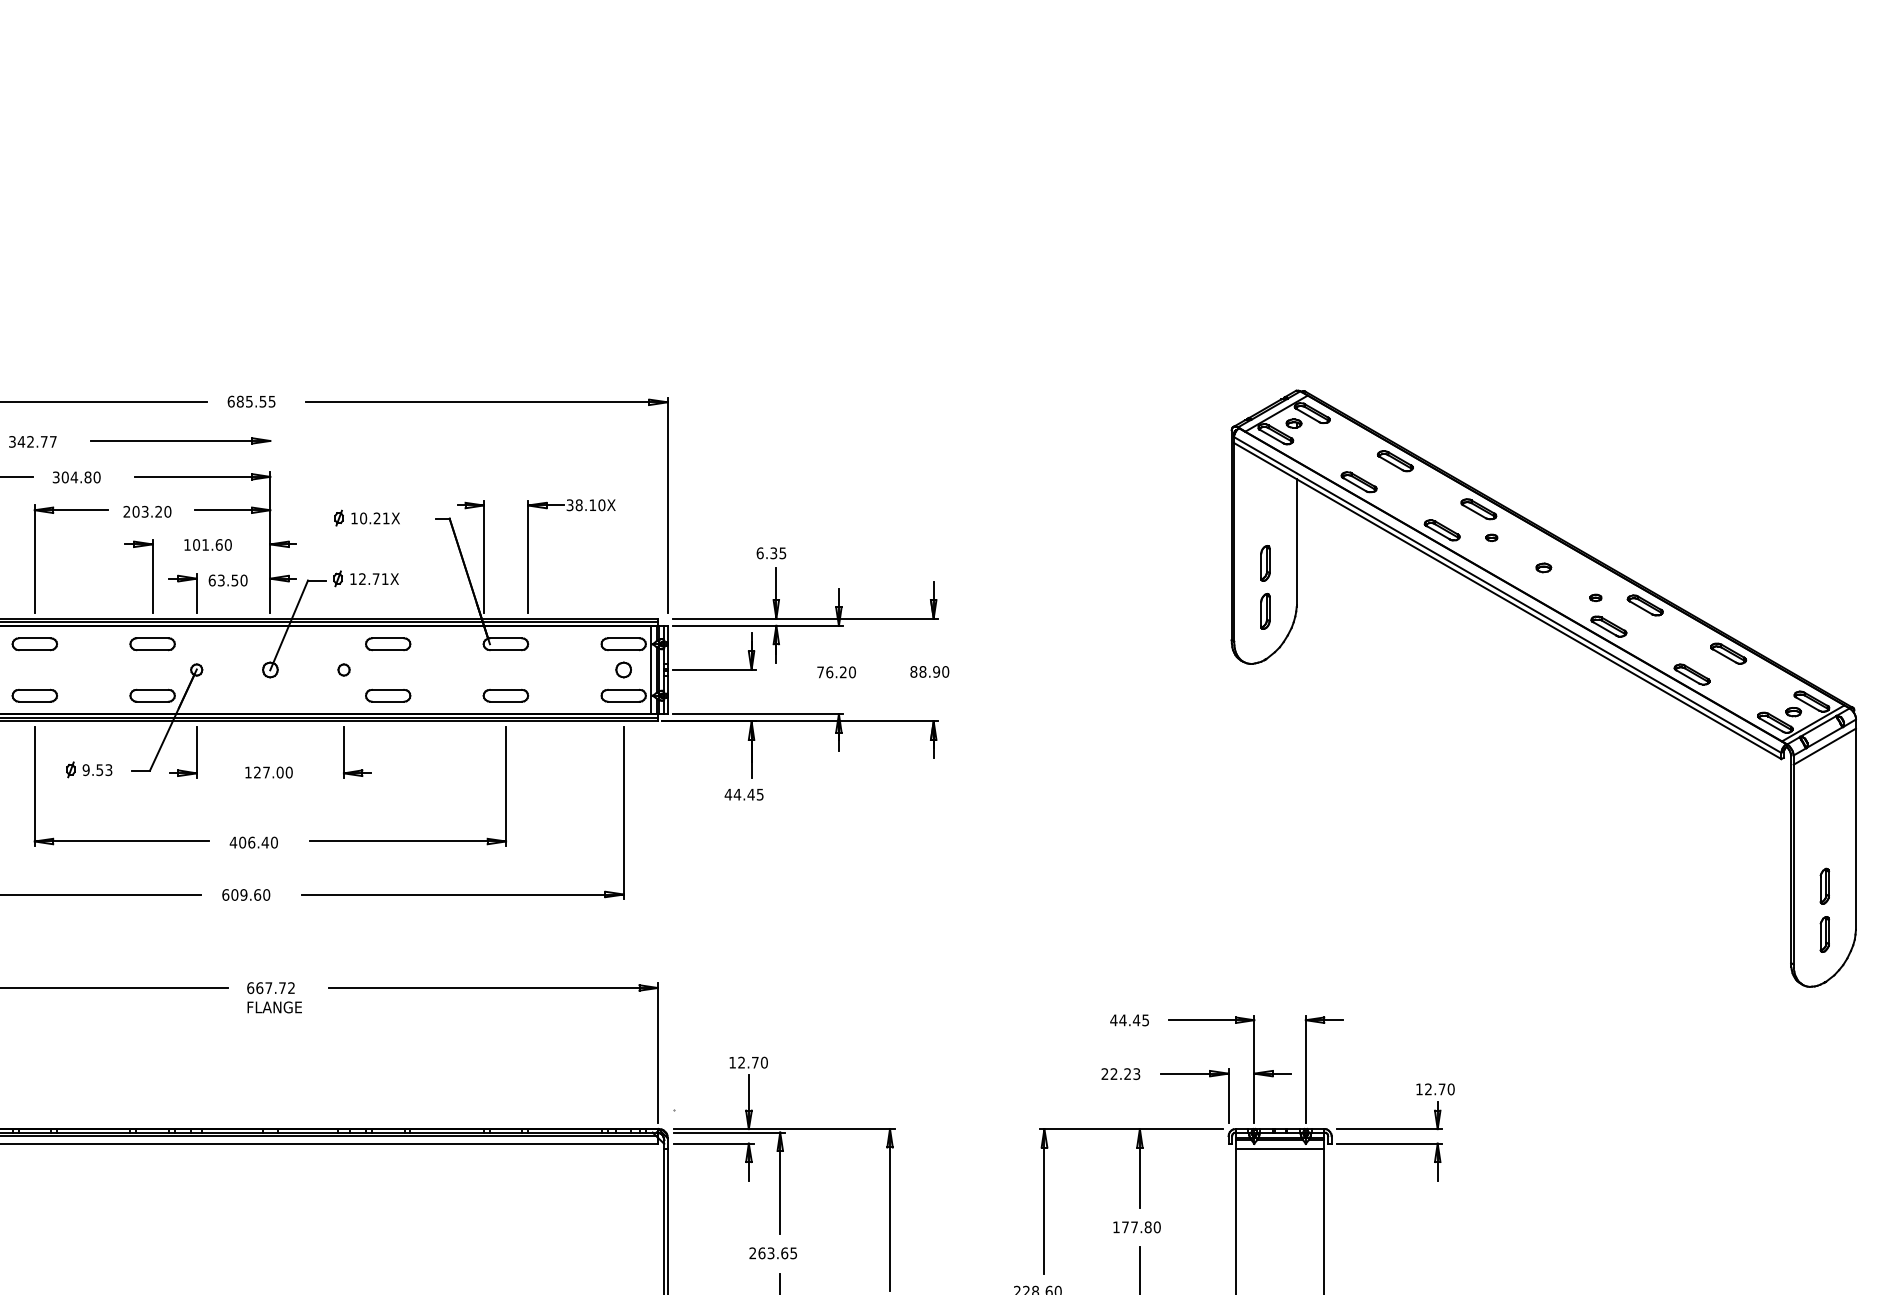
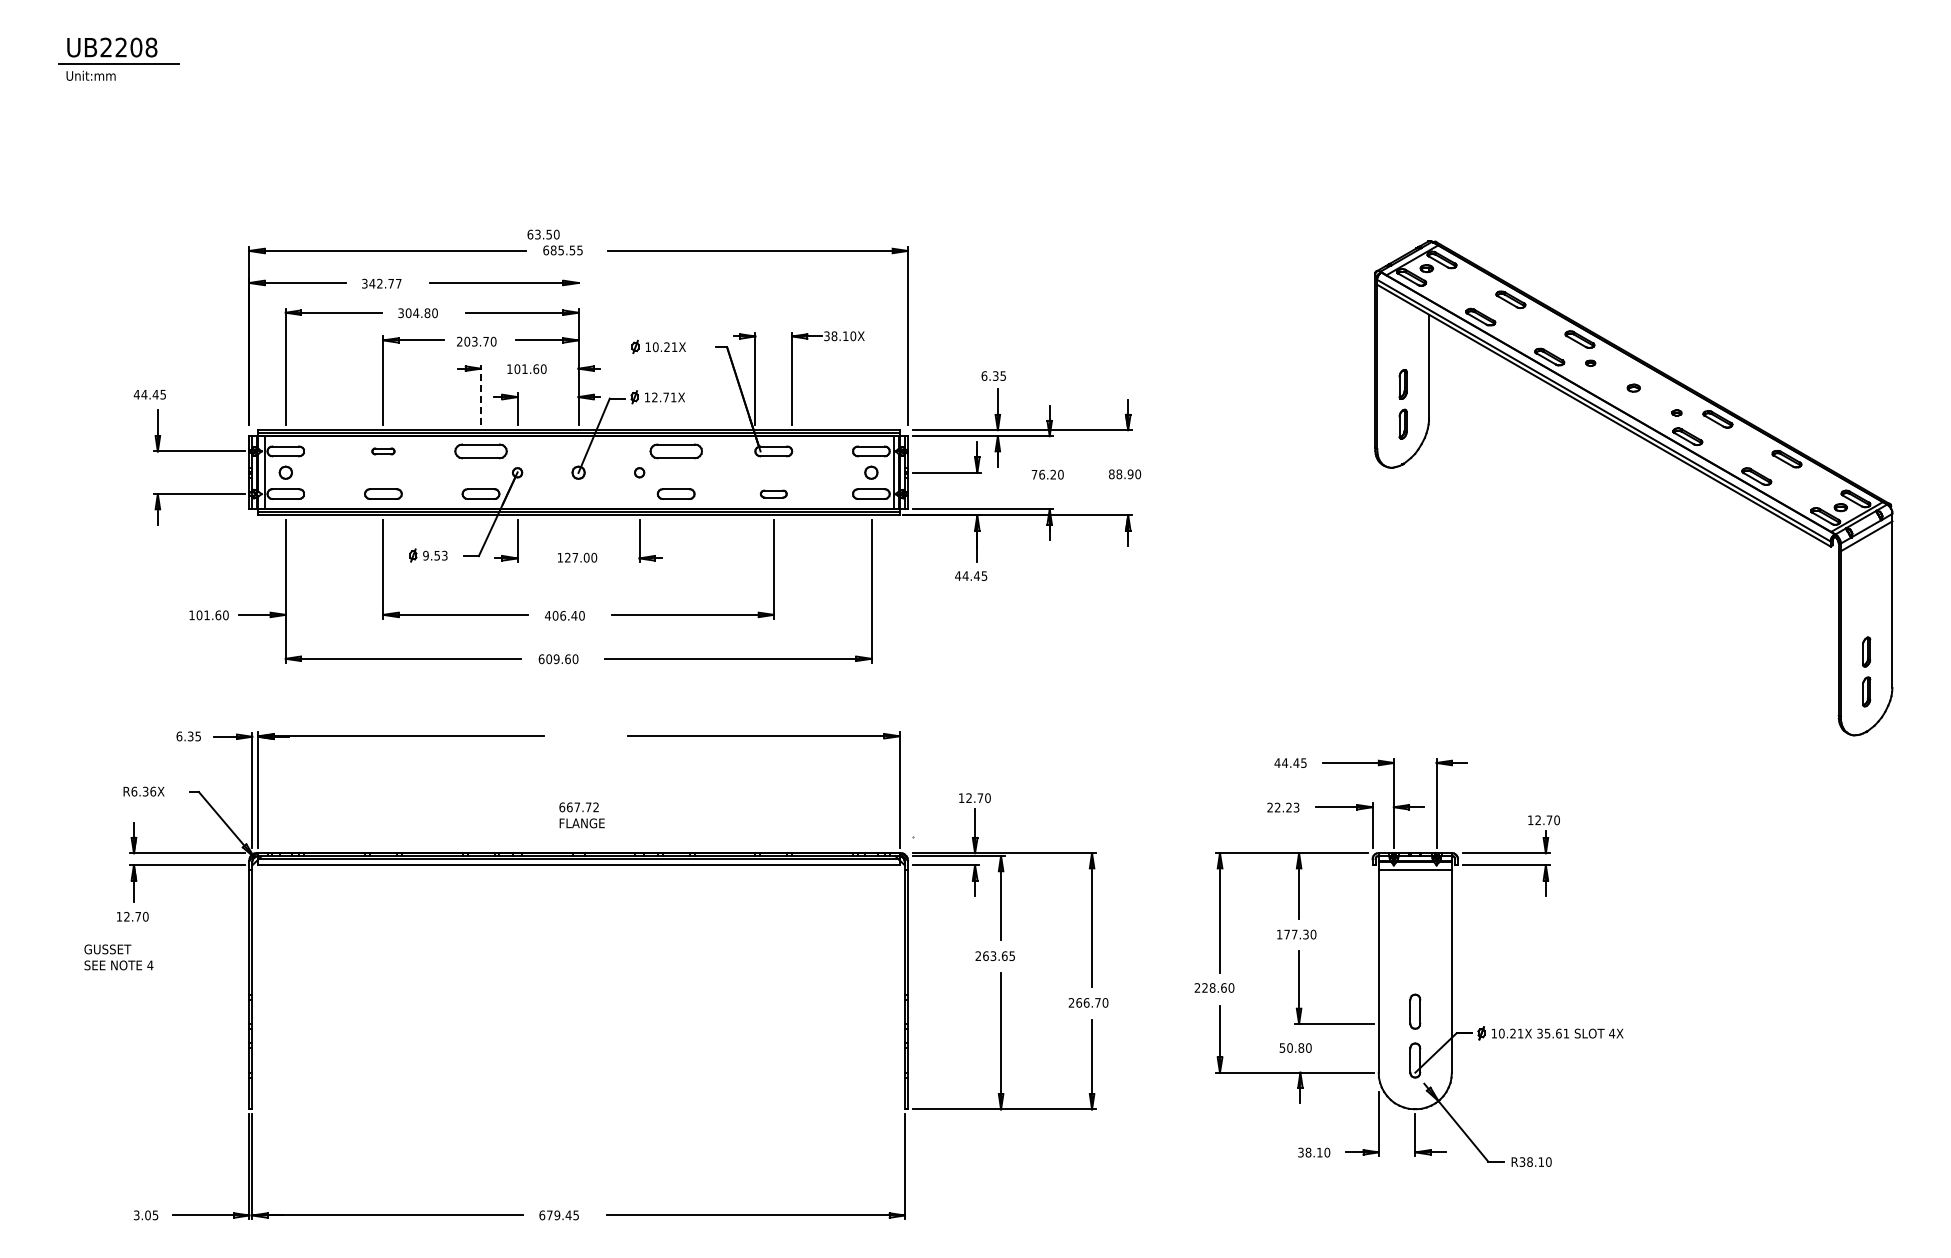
text: (158, 511) -> (485, 341), 203.20 -> 203.70
line: (152, 575) -> (480, 394), solid -> dashed
text: (228, 580) -> (543, 234), moved
part: (34, 644) -> (383, 451), size x0.6
part: (152, 644) -> (480, 451), size x1.4
part: (387, 644) -> (675, 451), size x1.4
part: (505, 695) -> (773, 493), size x0.7
text: (273, 997) -> (581, 815), moved
text: (1147, 1227) -> (1305, 934), 177.80 -> 177.30

